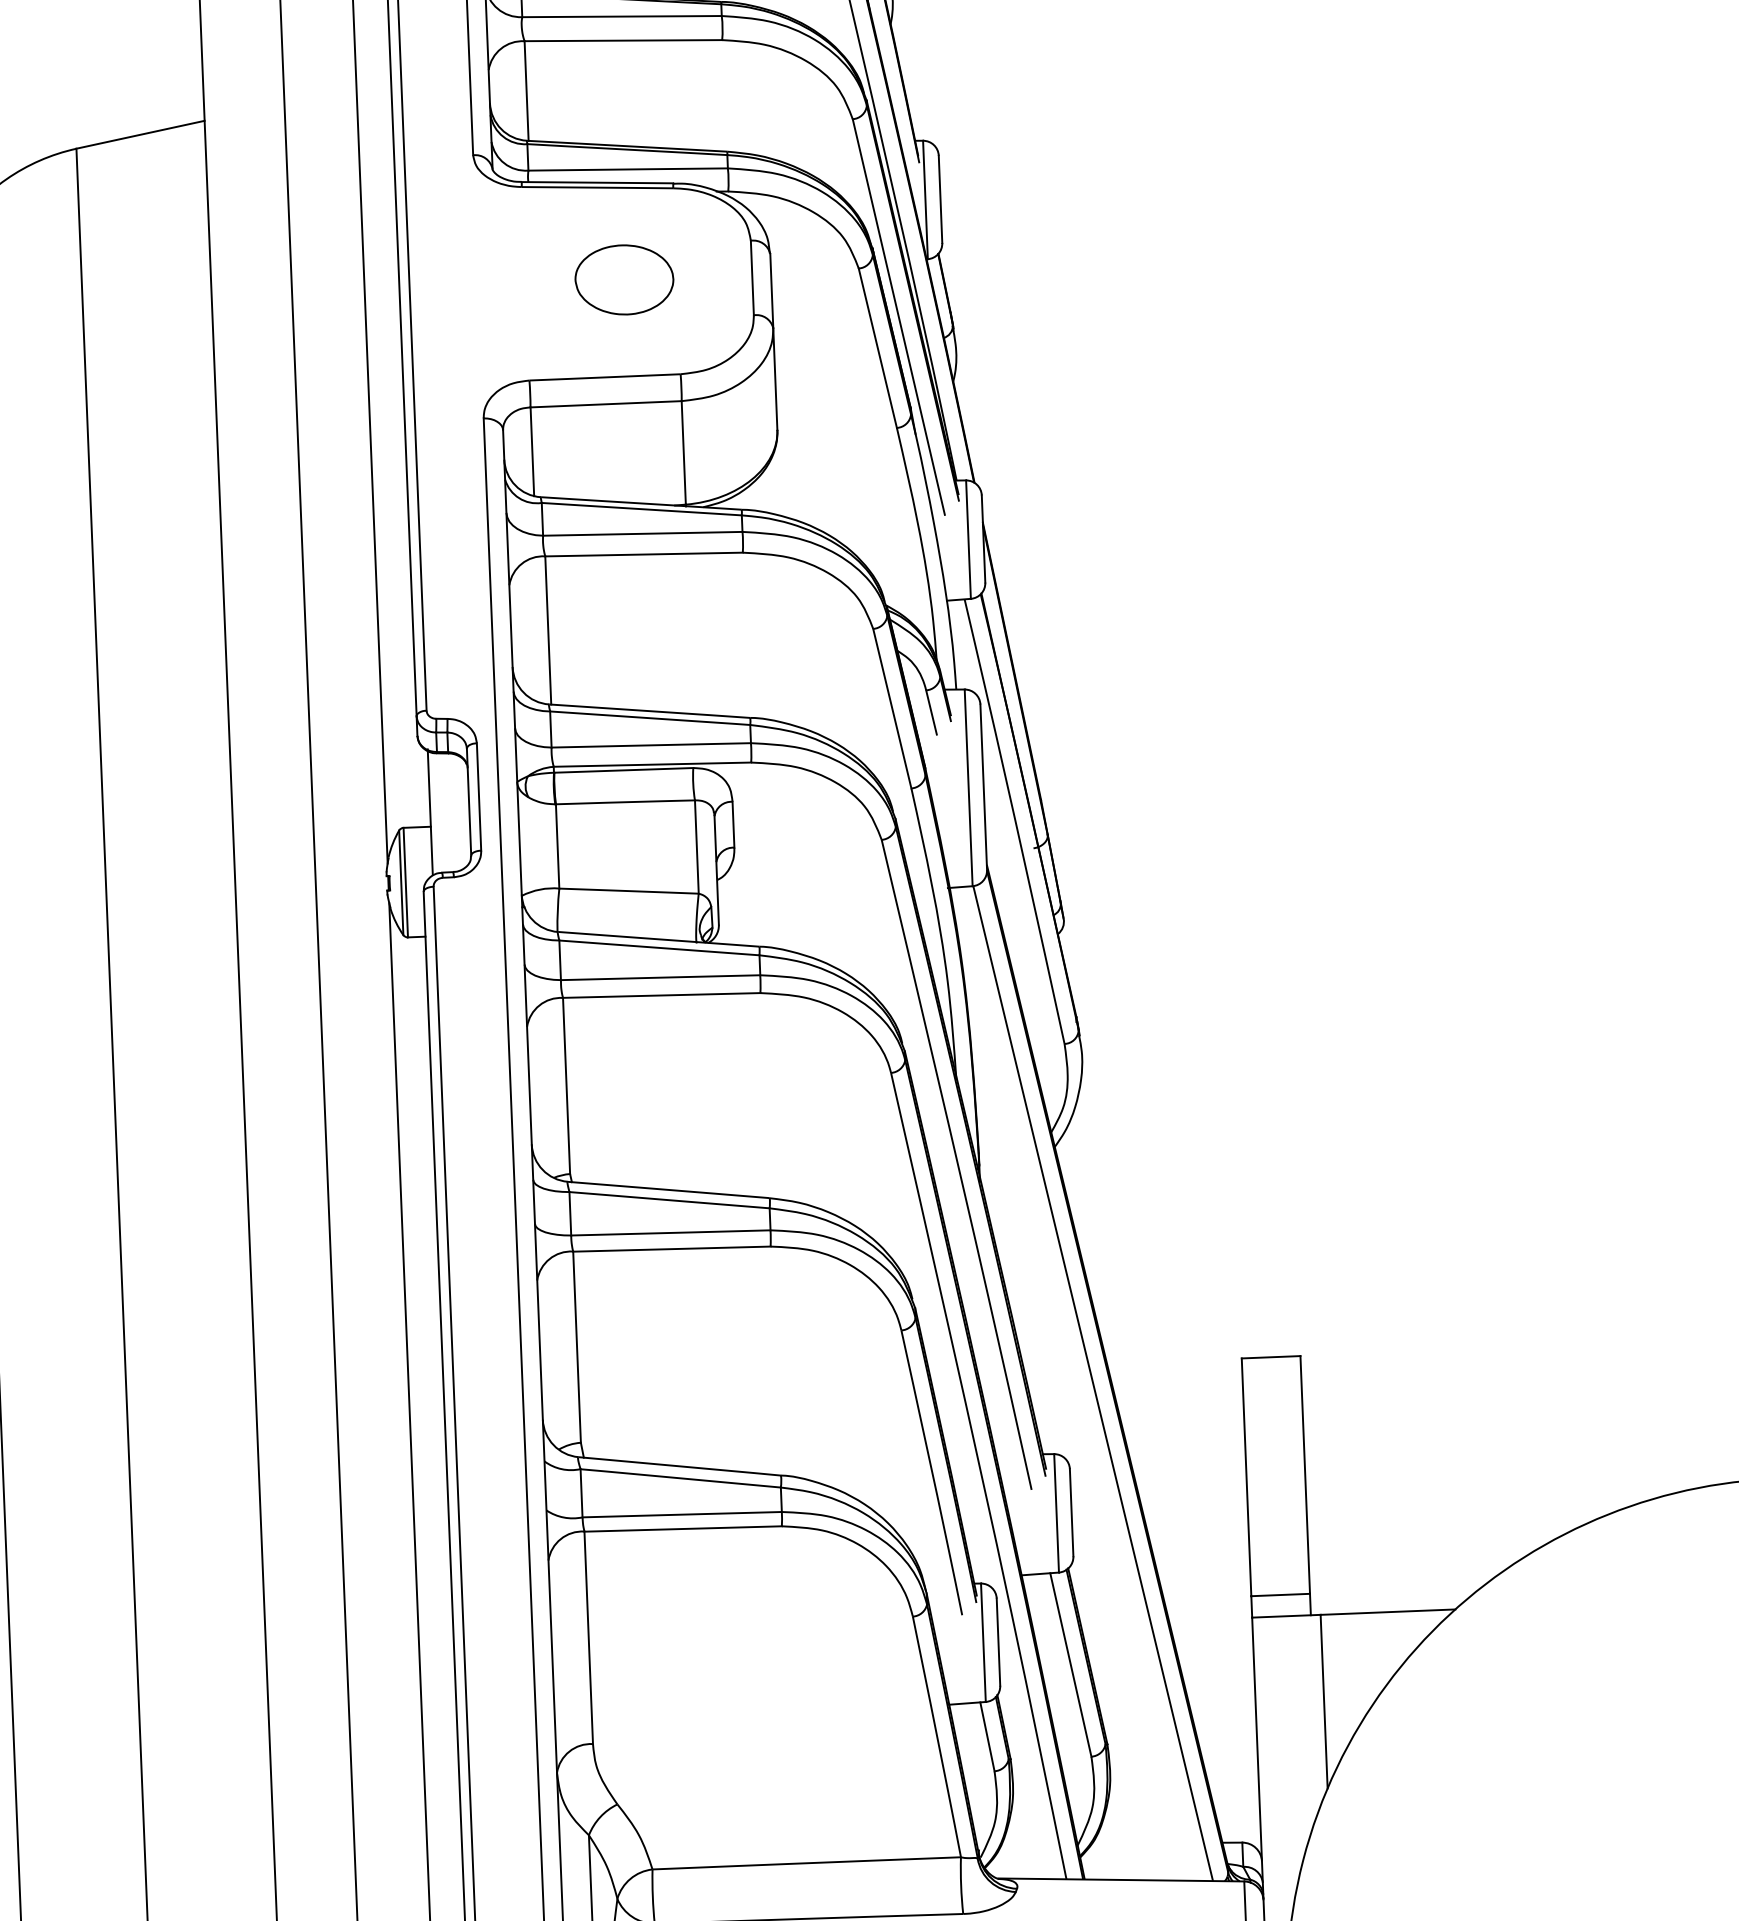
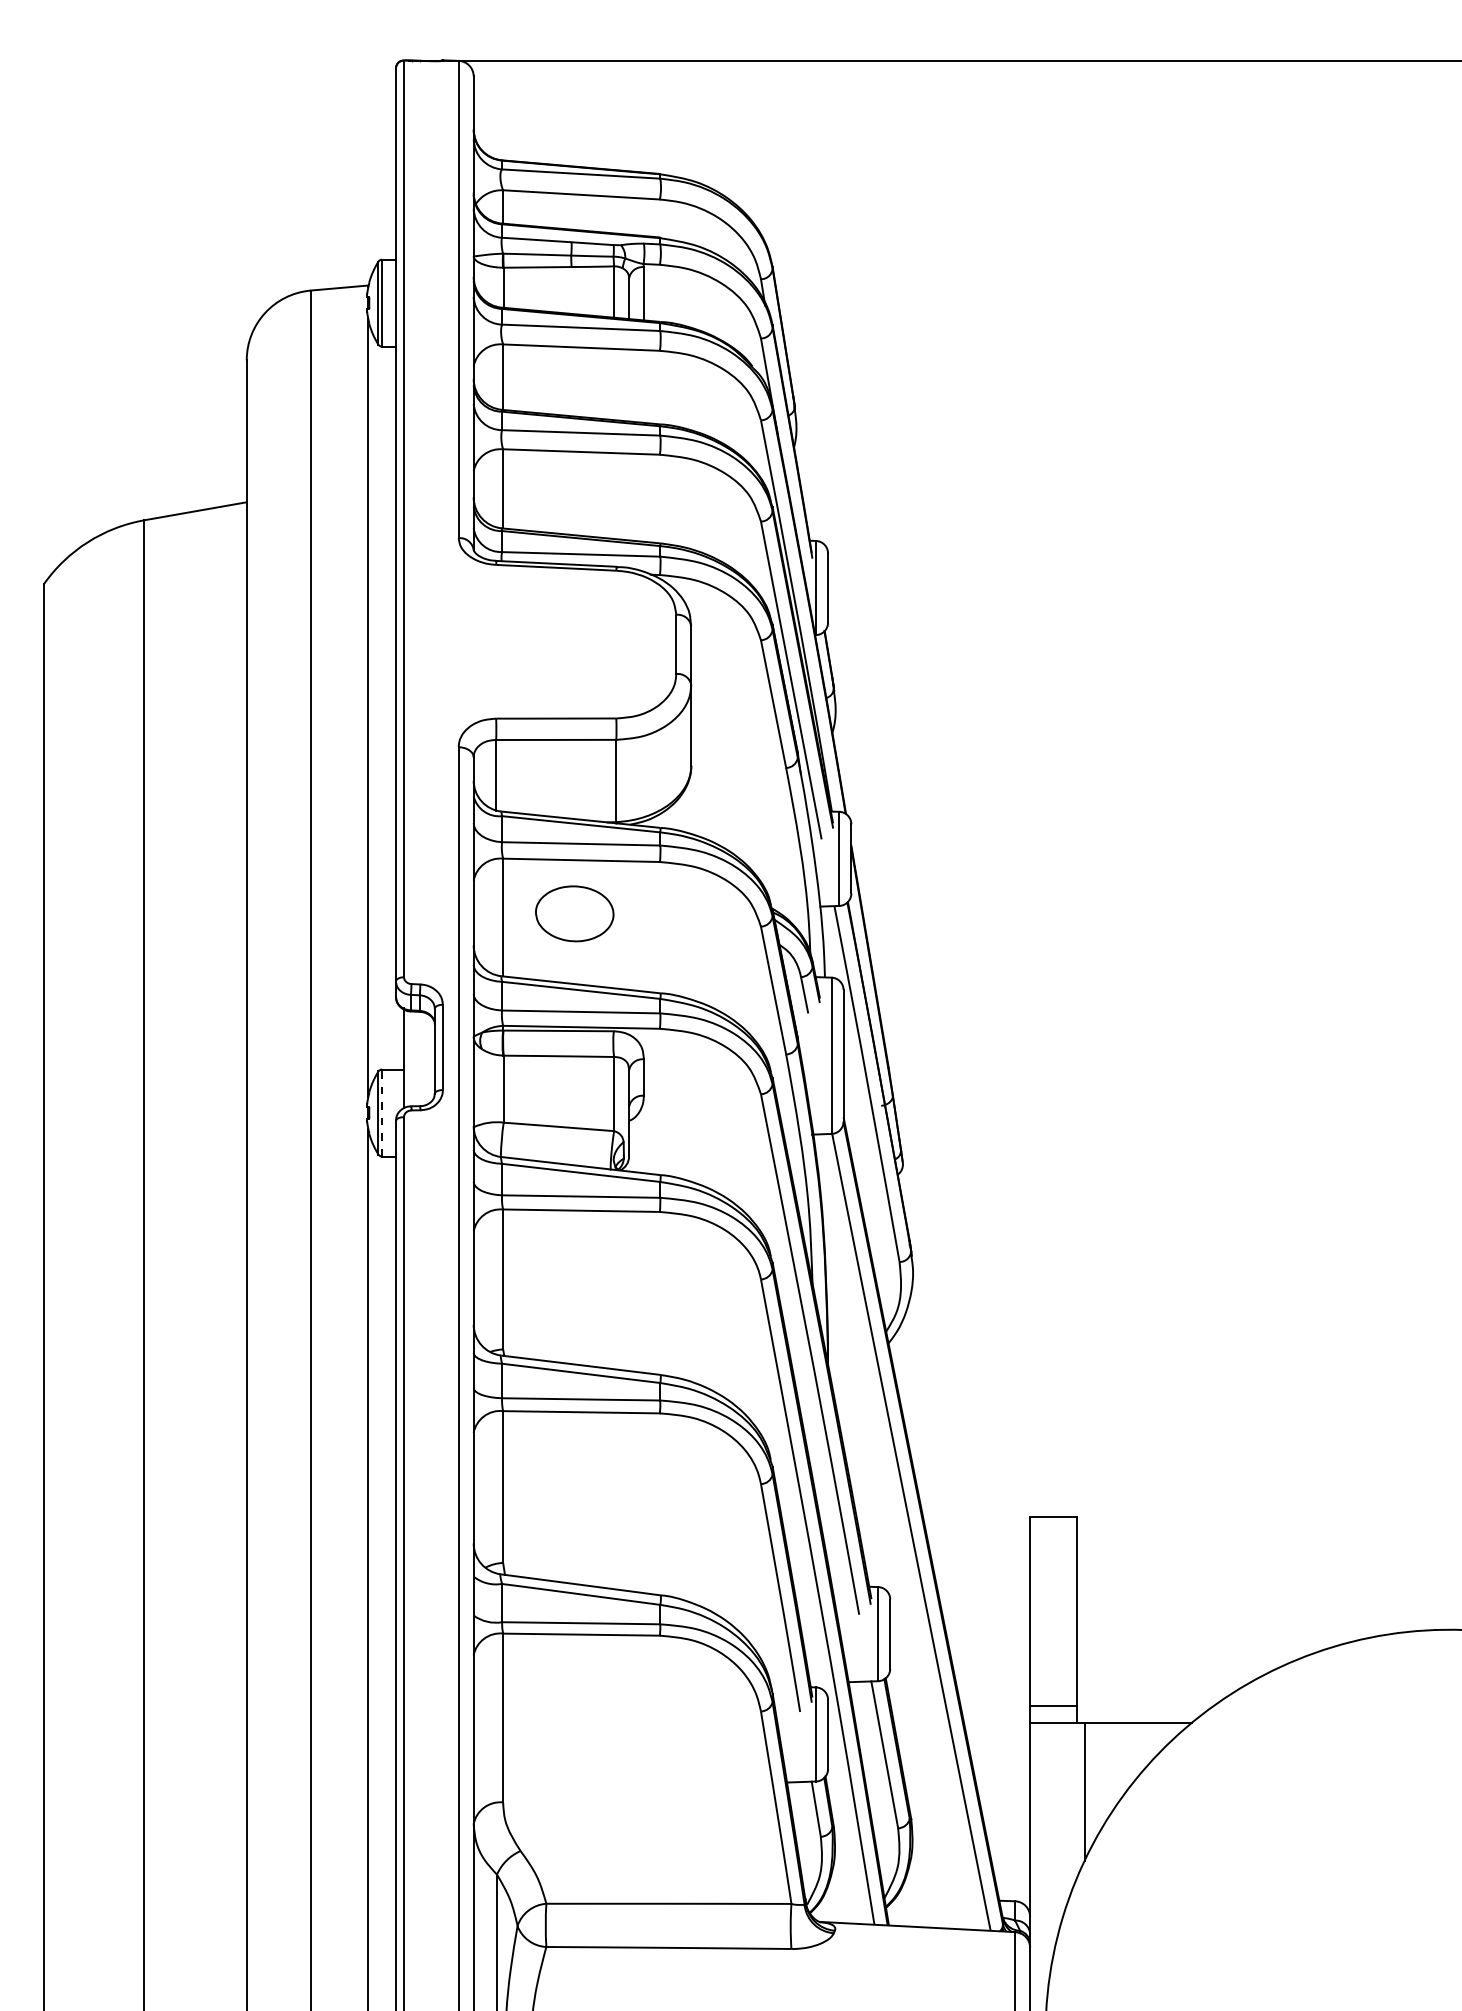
part: (624, 279) -> (574, 913), moved
line: (406, 883) -> (382, 1113), solid -> dashed

